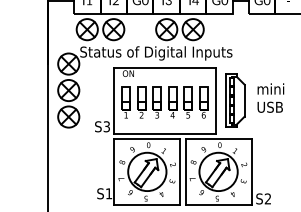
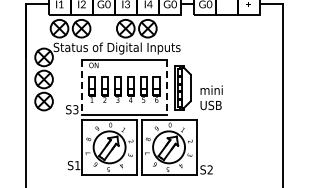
text: (270, 97) -> (211, 97), moved
line: (114, 100) -> (82, 87), solid -> dashed
line: (215, 100) -> (166, 87), solid -> dashed

